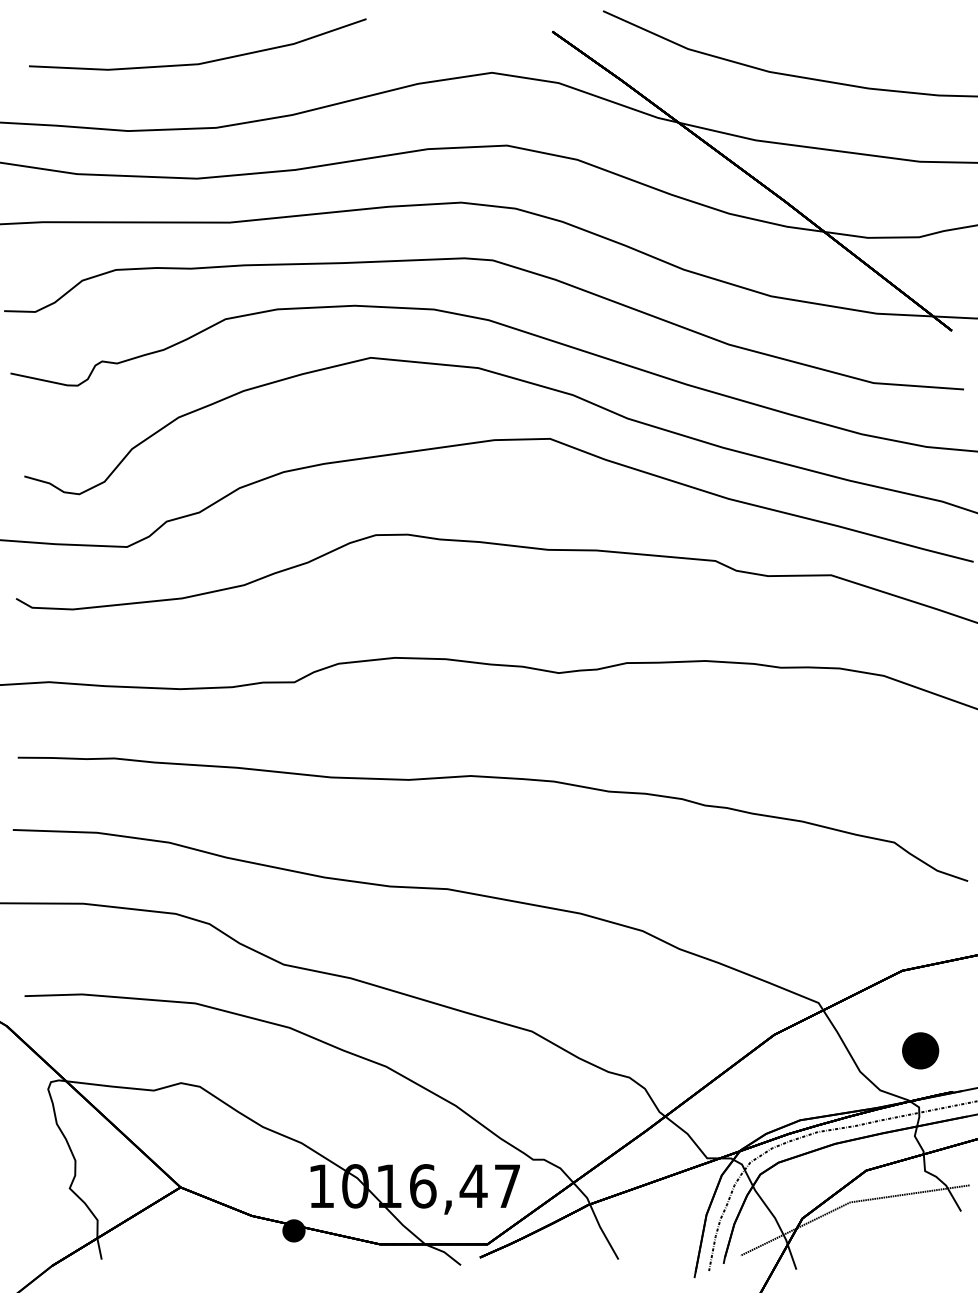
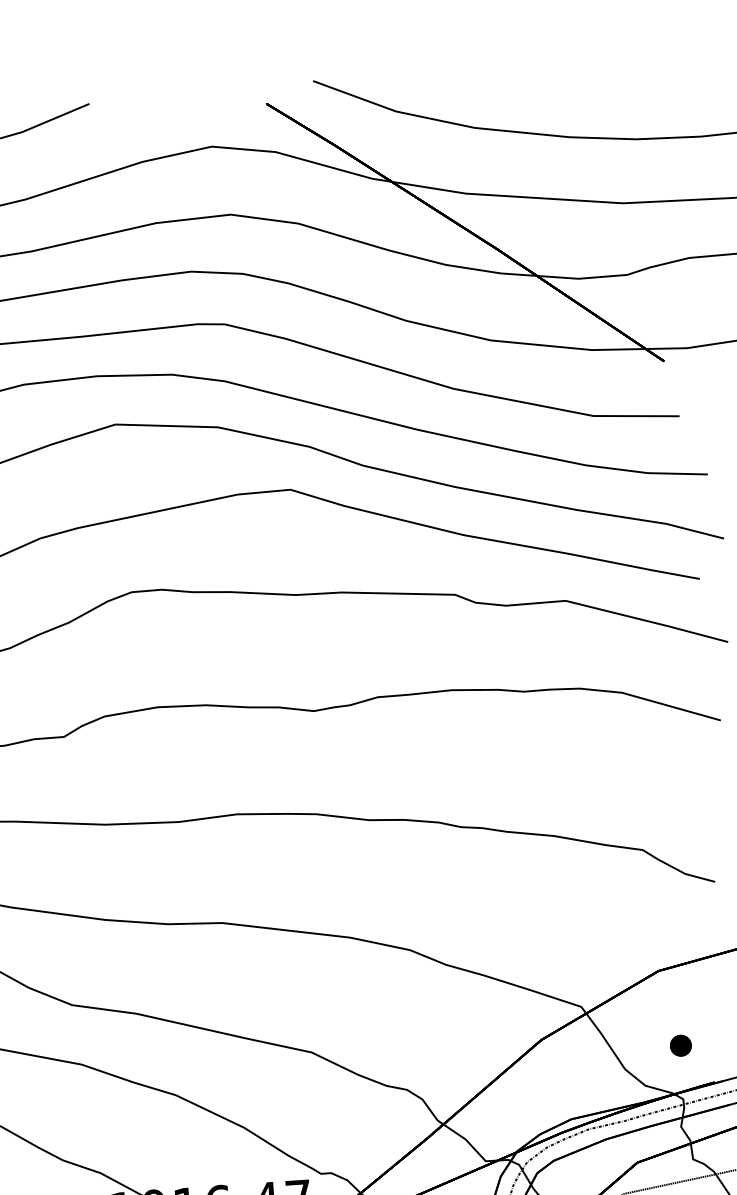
part: (919, 1050) -> (680, 1045), size x0.62

